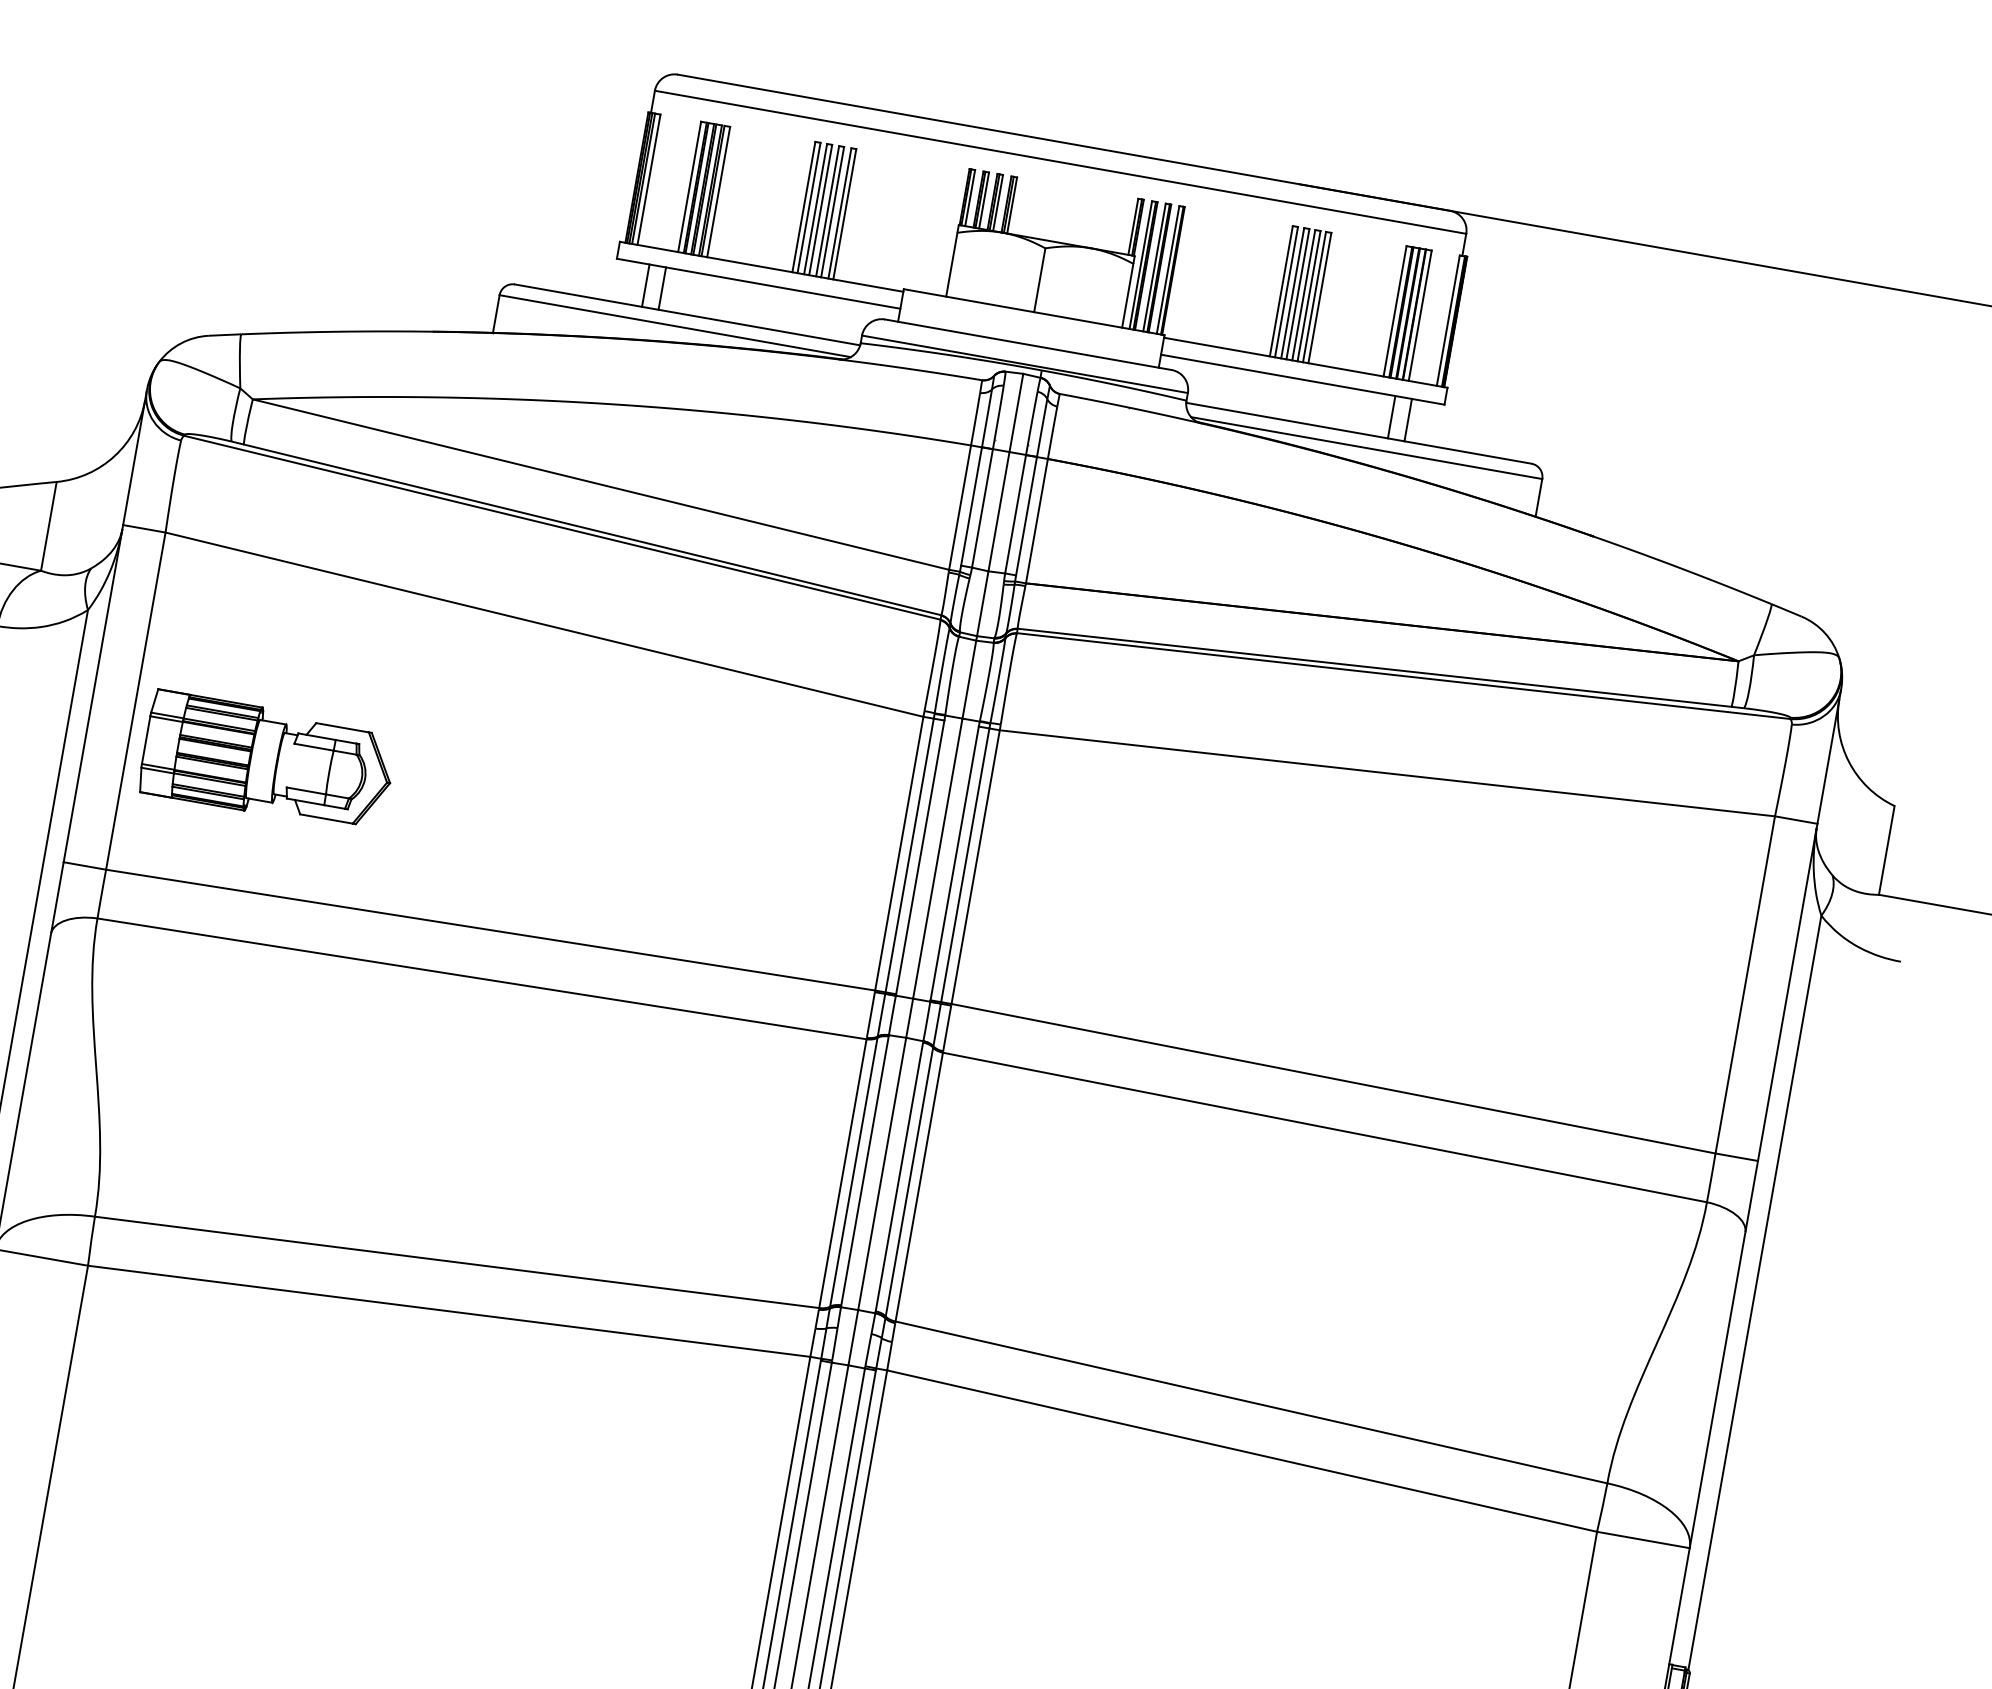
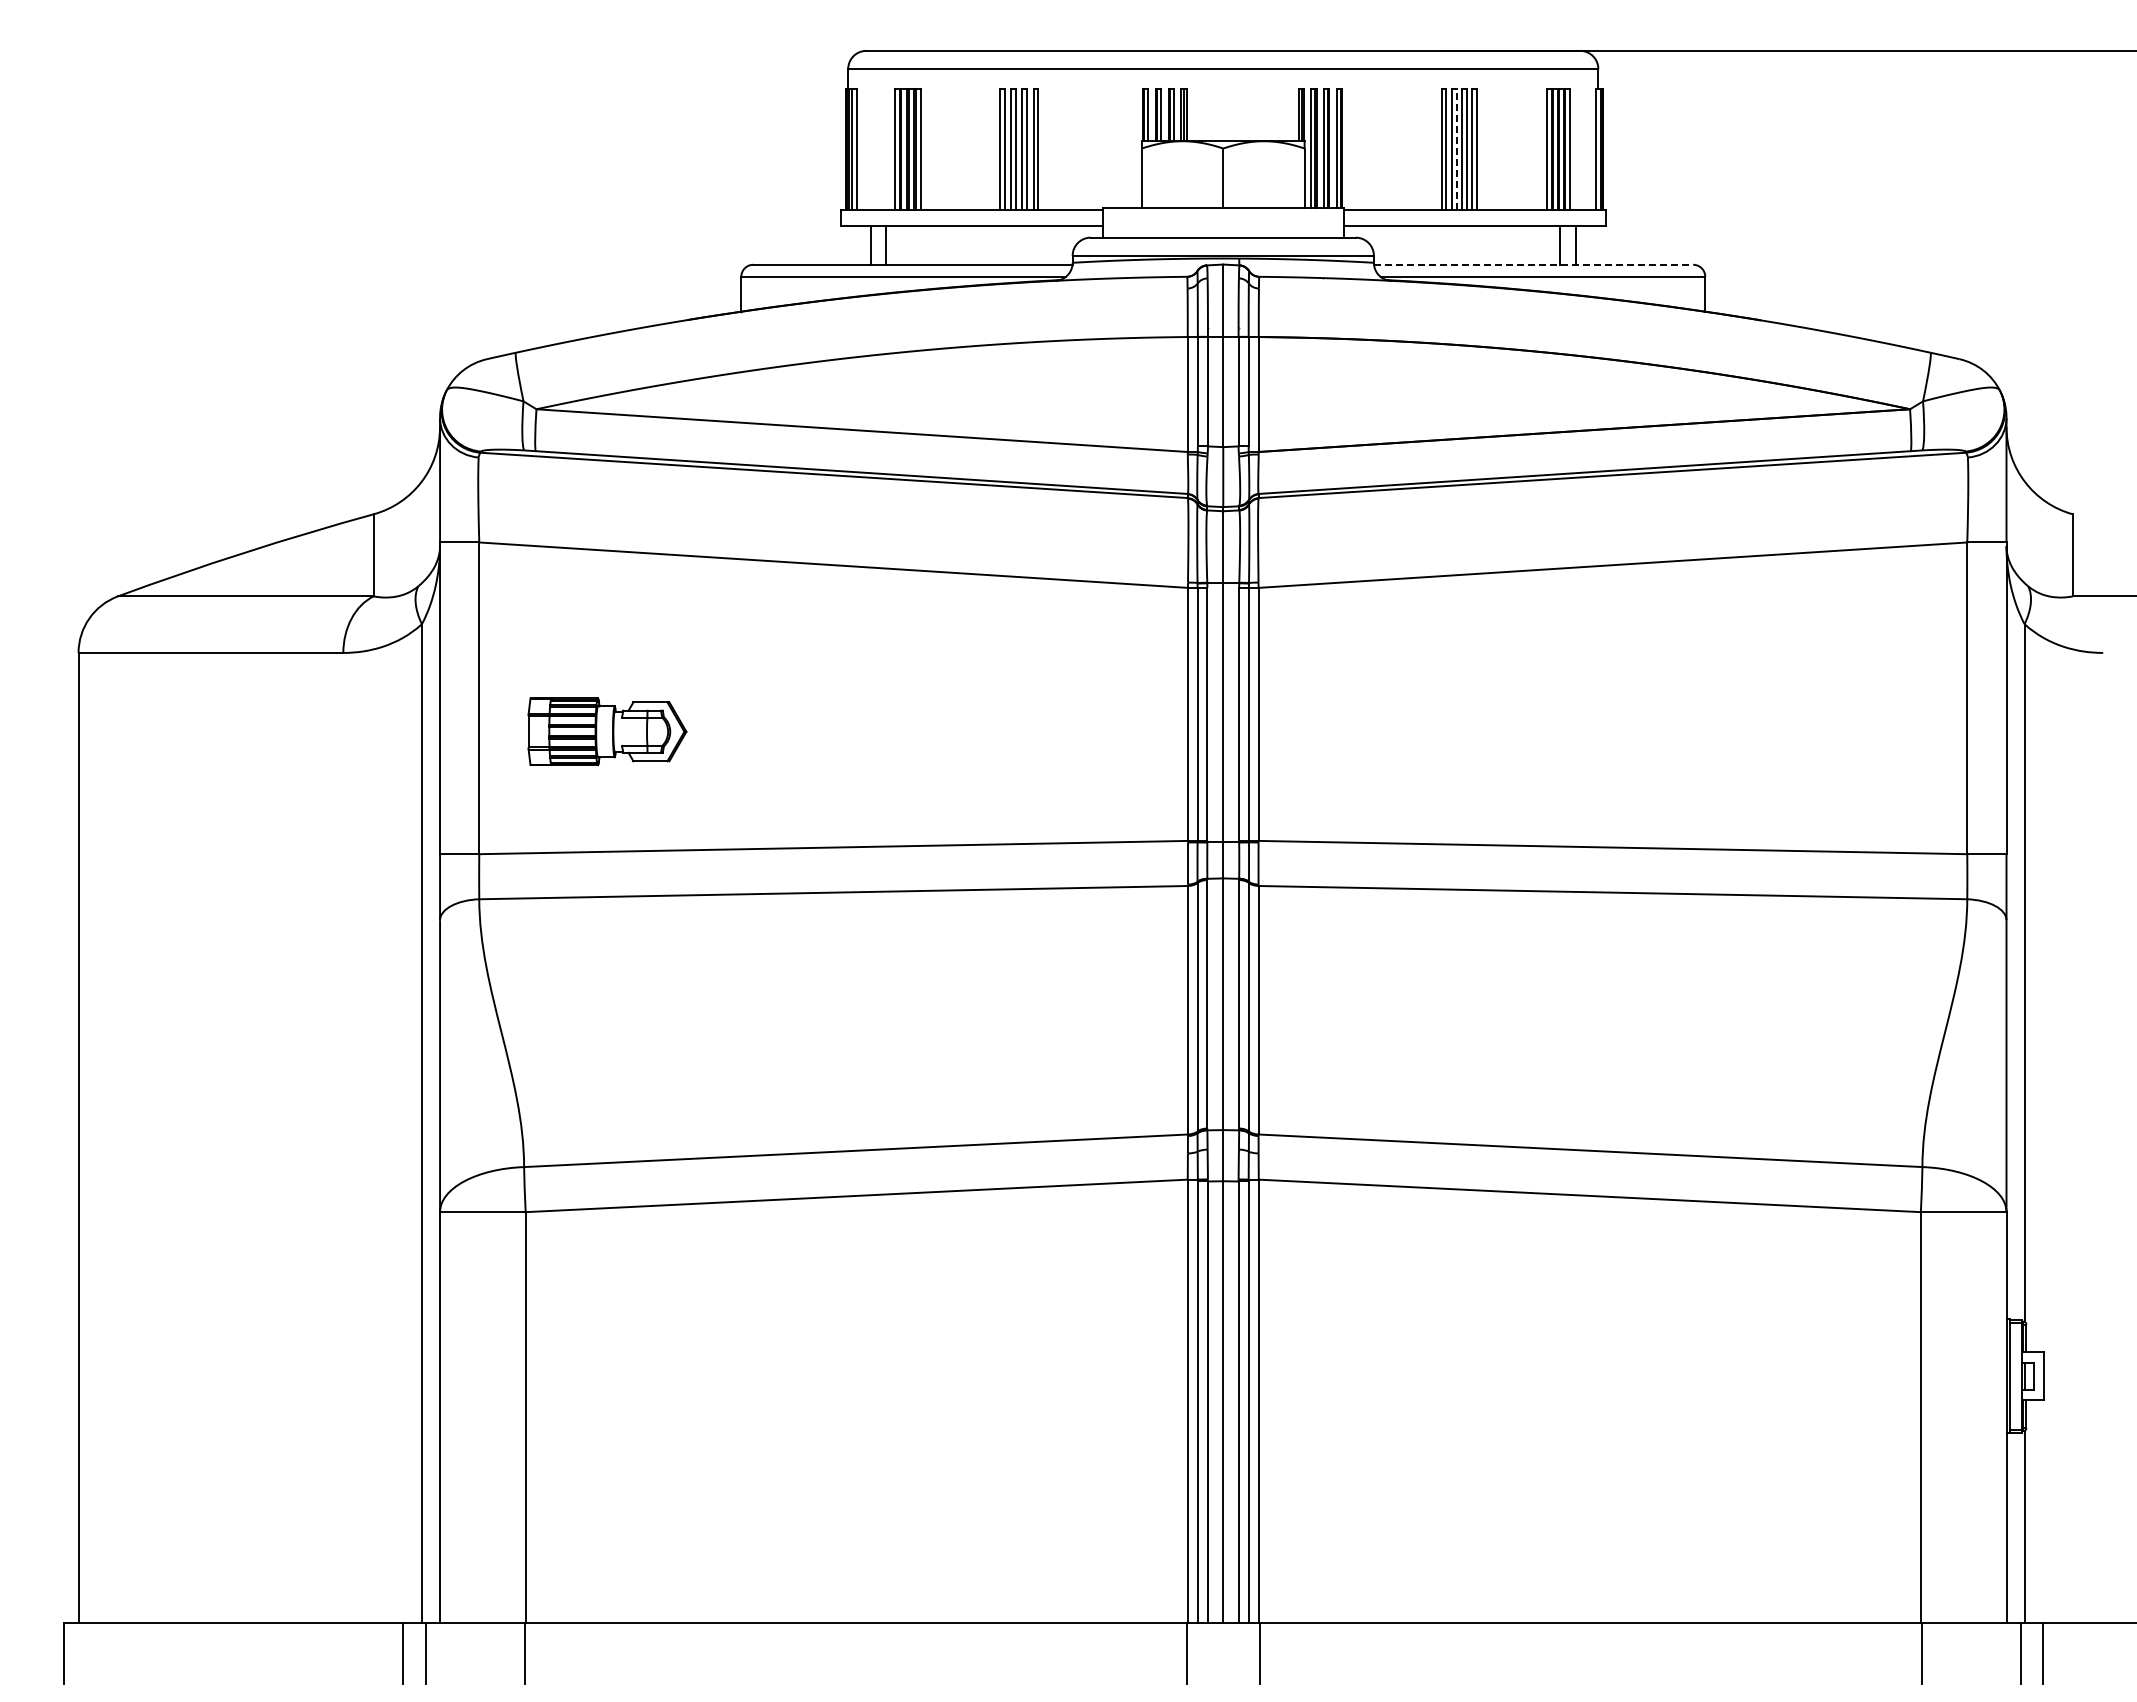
line: (1297, 293) -> (1456, 149), solid -> dashed
line: (1358, 432) -> (1533, 264), solid -> dashed
part: (268, 761) -> (607, 731), size x0.7

